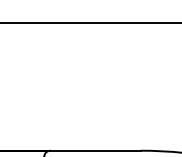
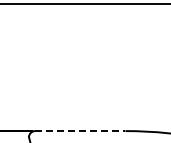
line: (96, 150) -> (81, 130), solid -> dashed

